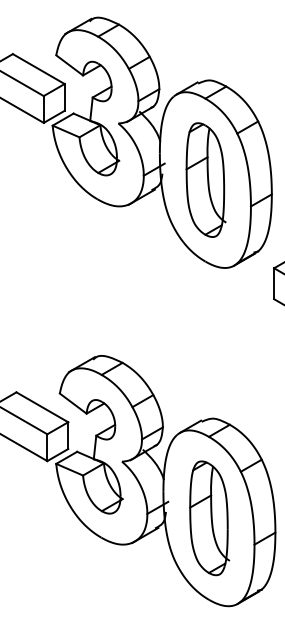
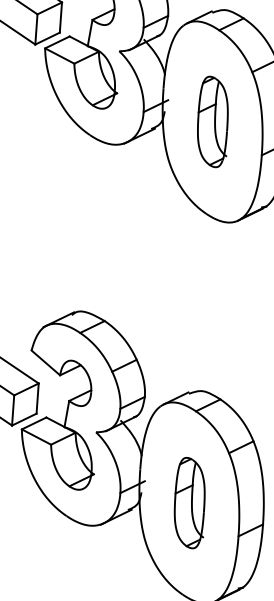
part: (205, 179) -> (212, 121), size x0.7
part: (209, 518) -> (189, 503), size x0.7

